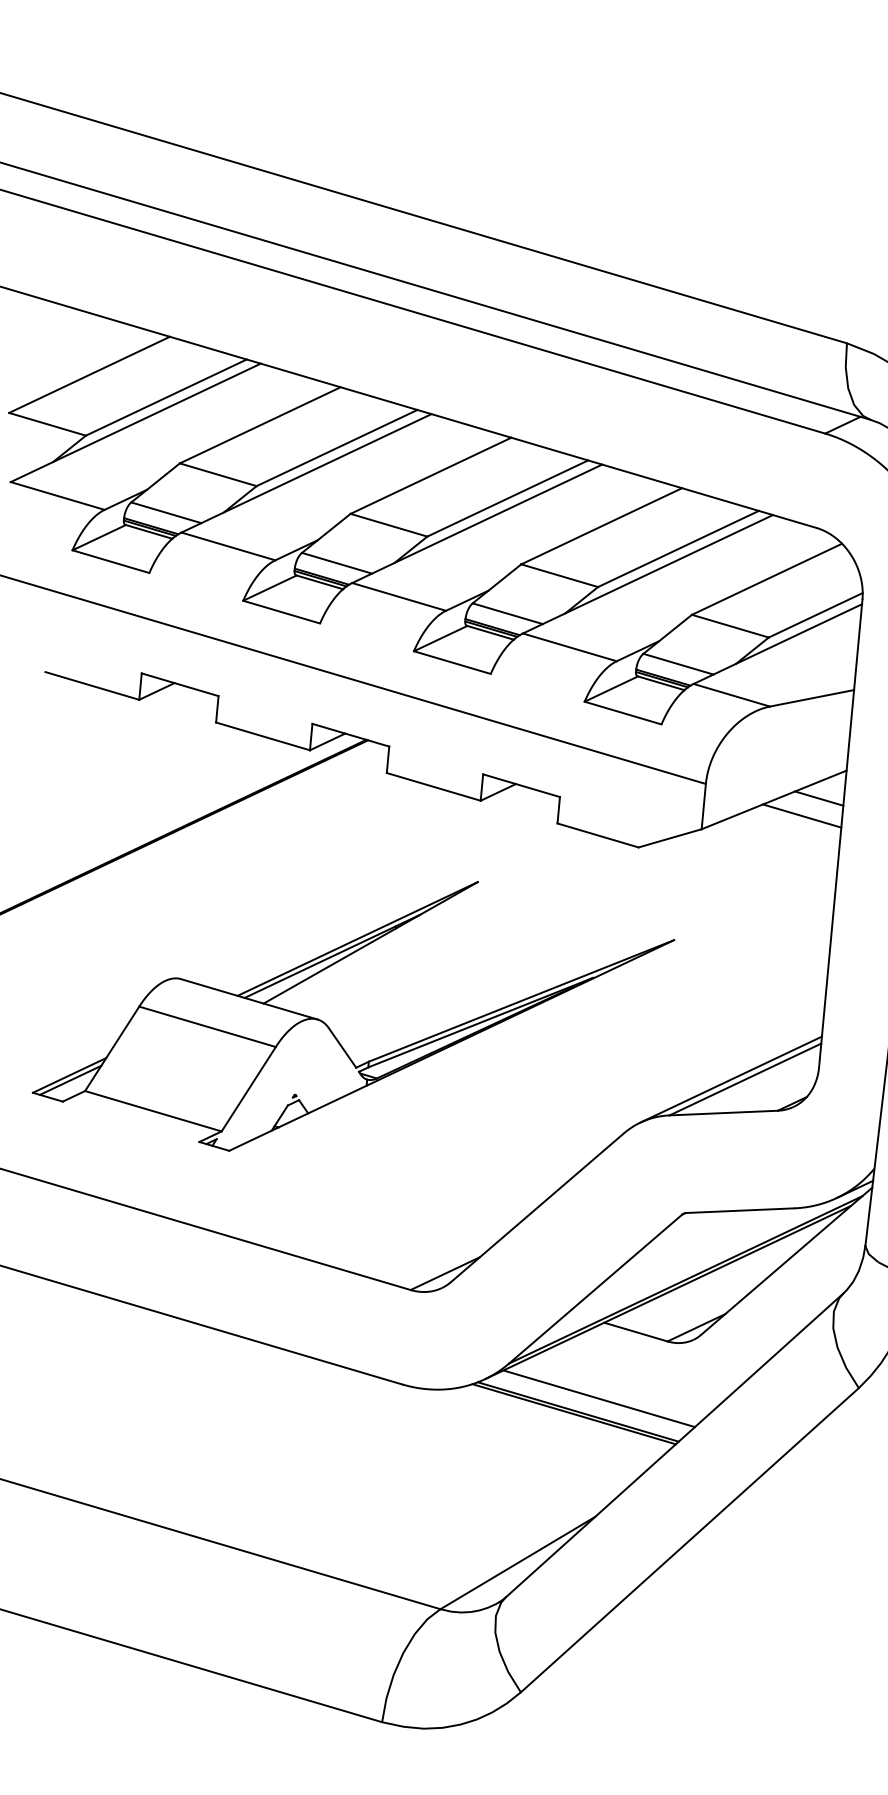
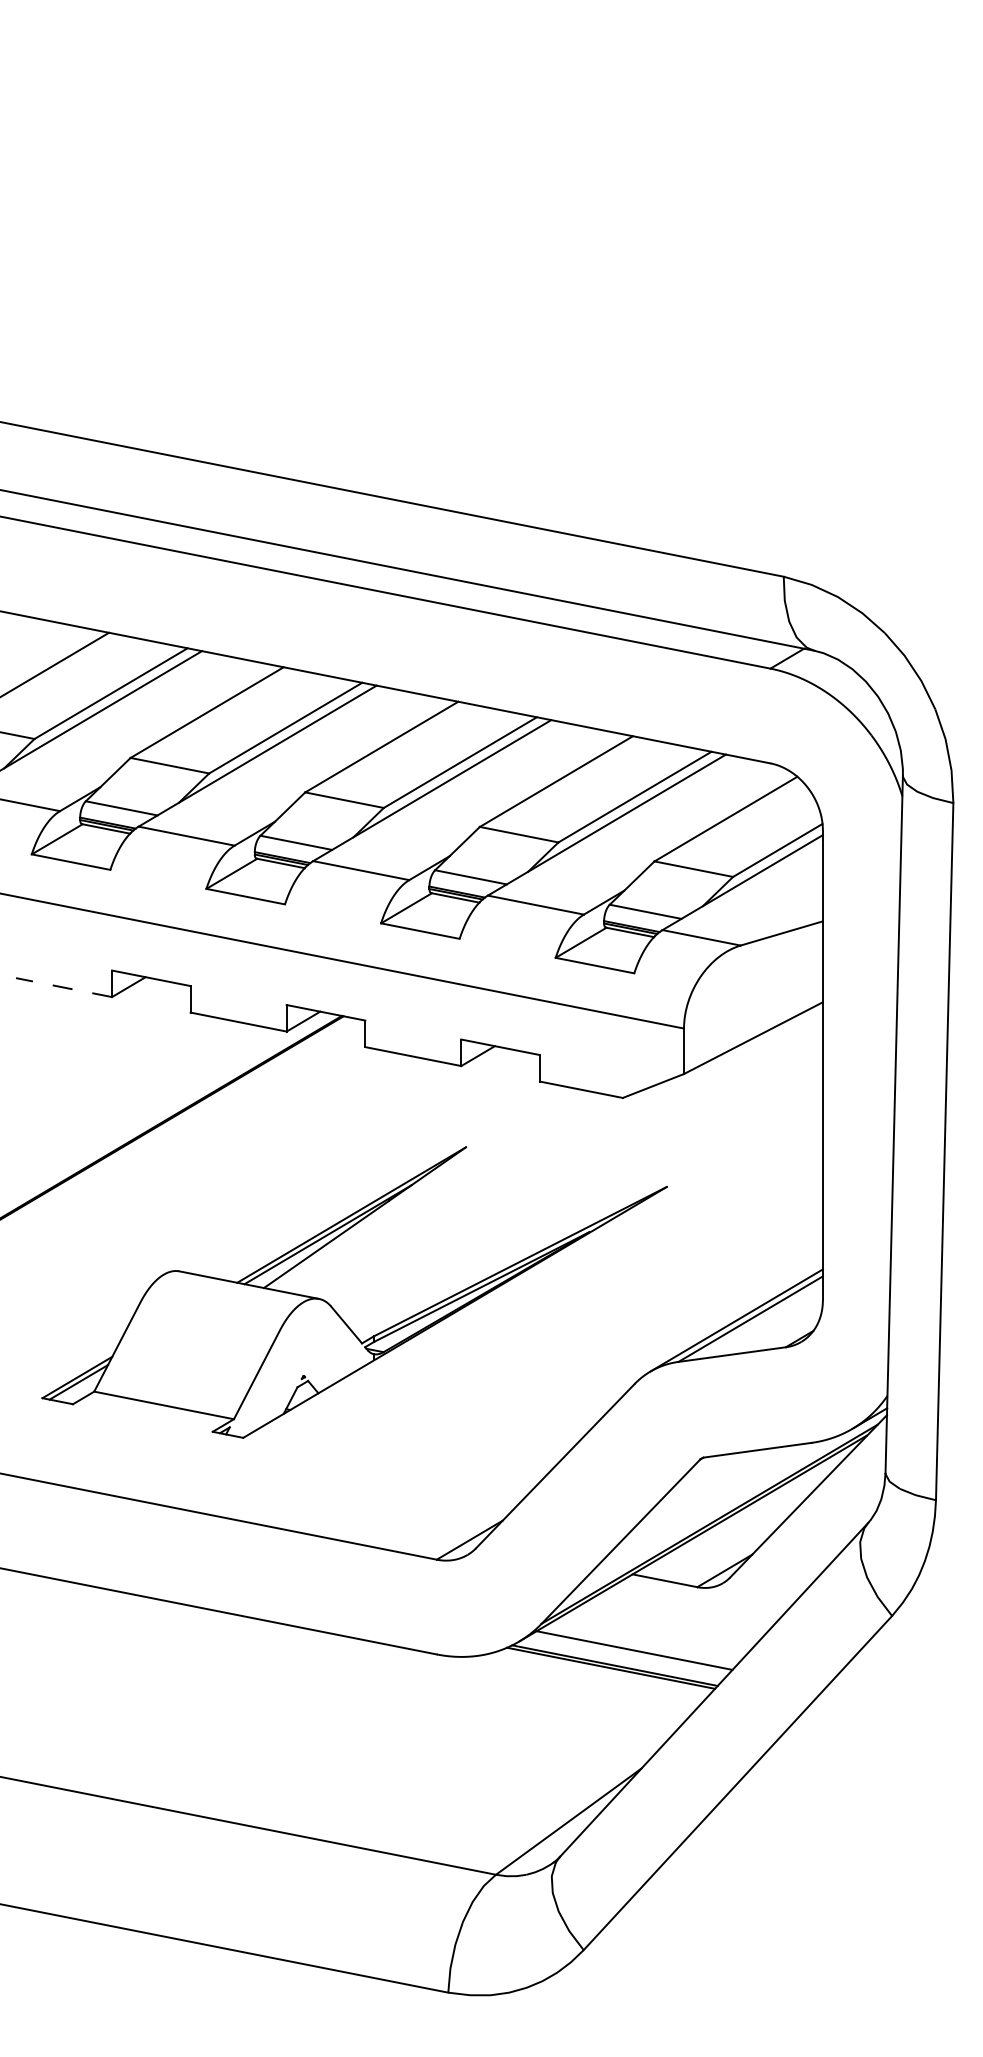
line: (92, 685) -> (64, 987), solid -> dashed
line: (818, 798) -> (797, 1032), removed
line: (801, 815) -> (782, 1051), removed
line: (207, 1026) -> (210, 1316), removed

